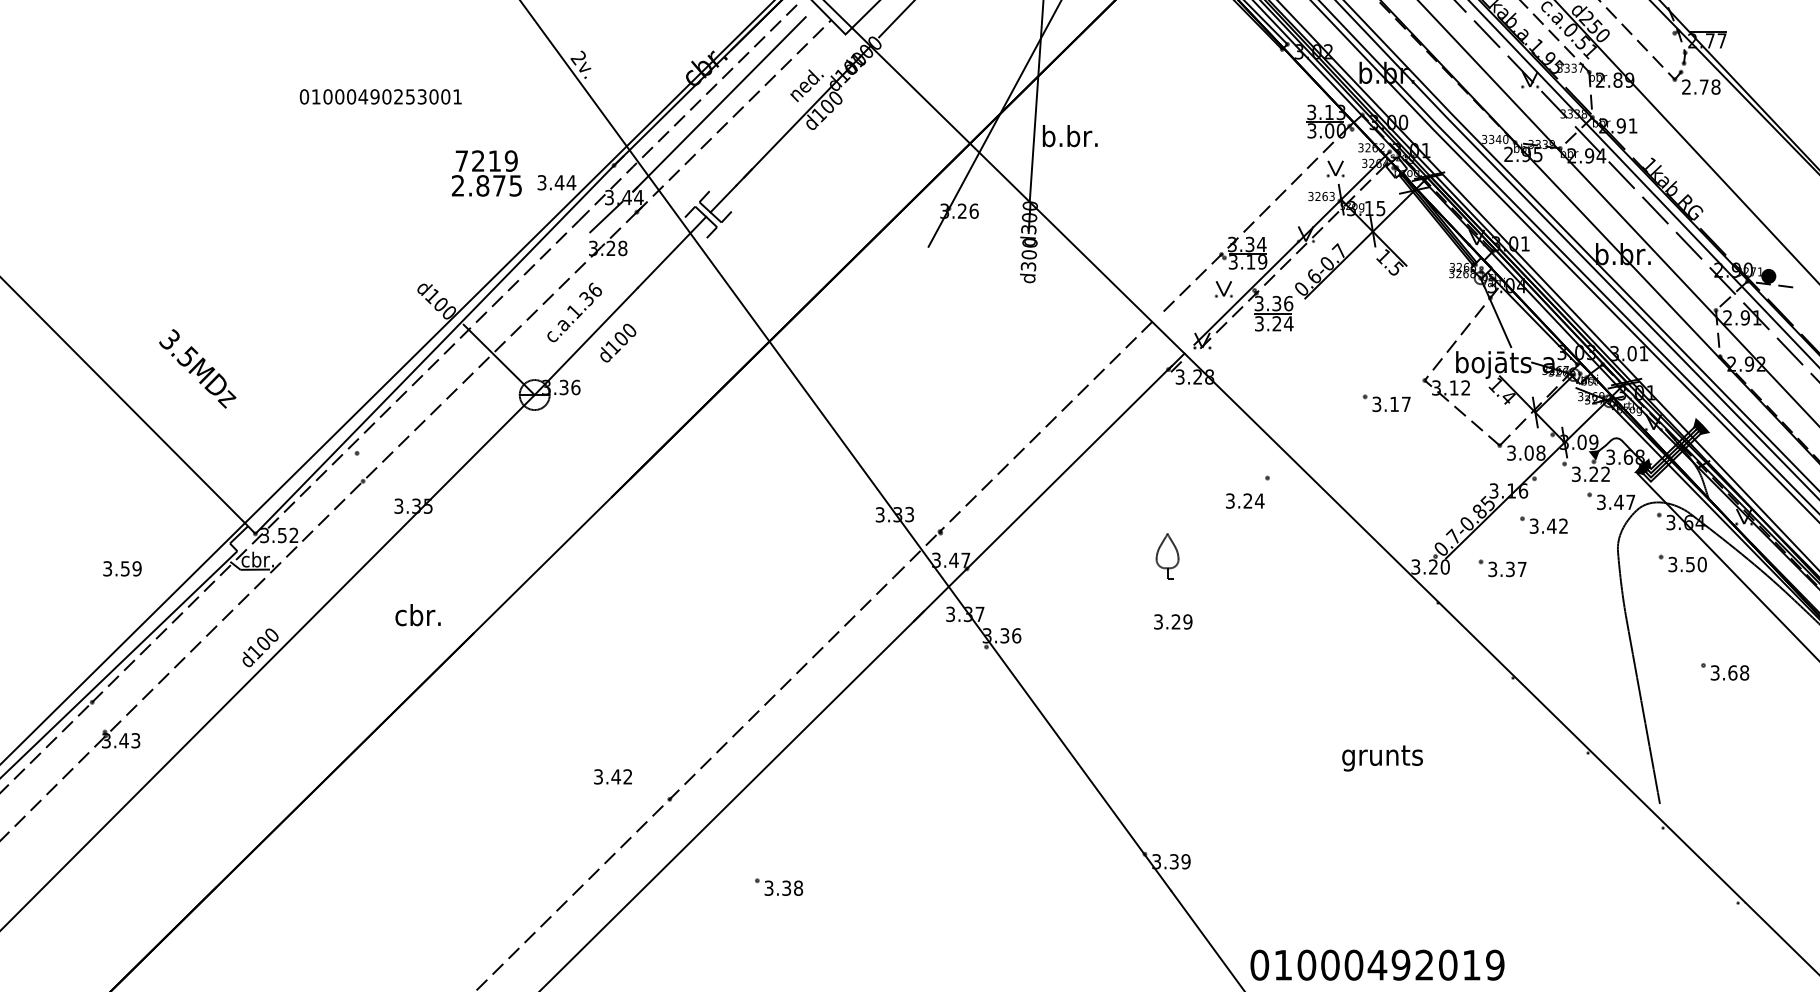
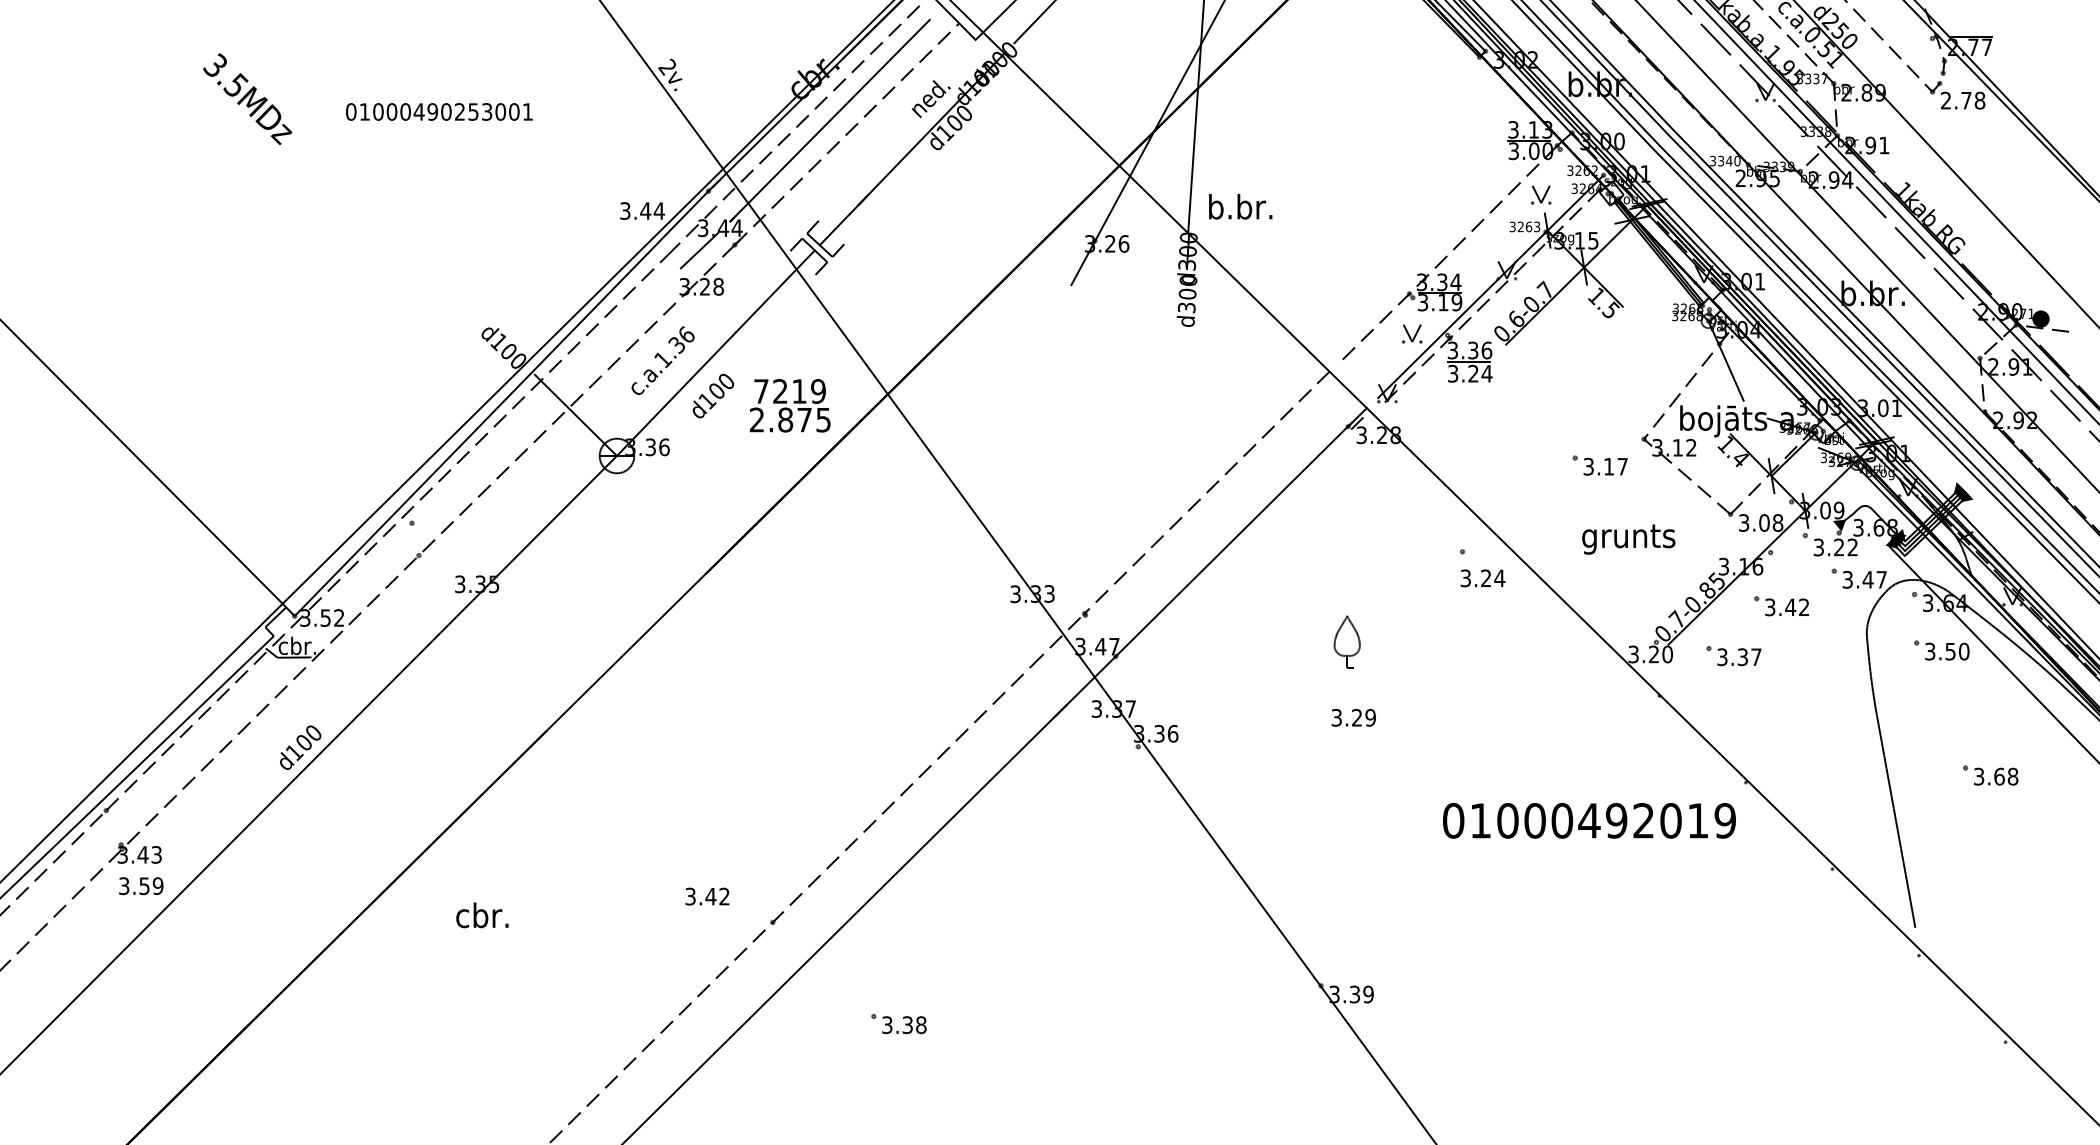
text: (1069, 136) -> (1239, 207), moved
text: (486, 173) -> (789, 405), moved
text: (197, 368) -> (247, 98), moved
text: (1245, 500) -> (1483, 577), moved
text: (122, 568) -> (141, 885), moved
text: (417, 615) -> (481, 915), moved
text: (1382, 758) -> (1628, 539), moved
text: (1377, 964) -> (1589, 820), moved

